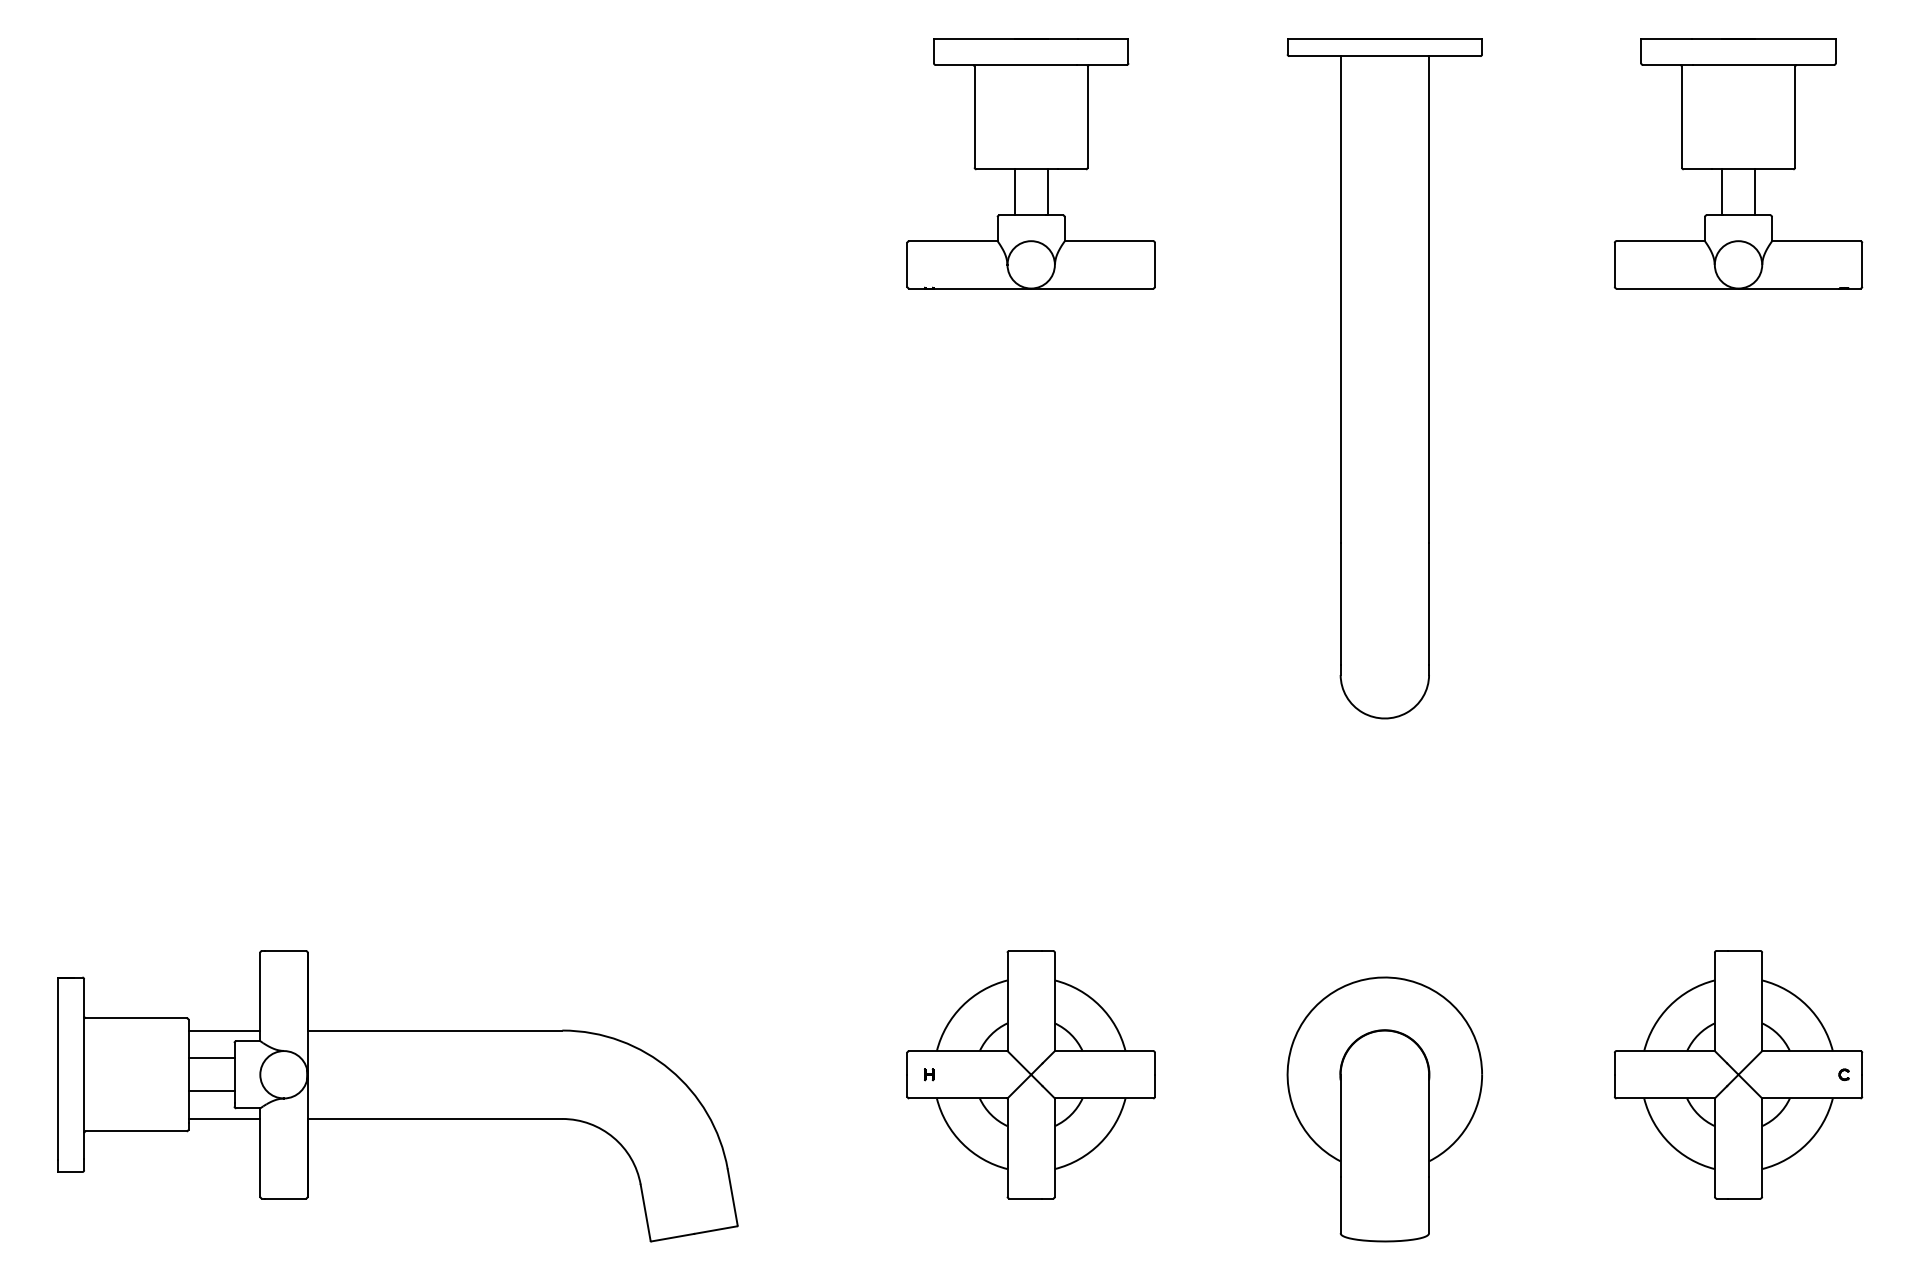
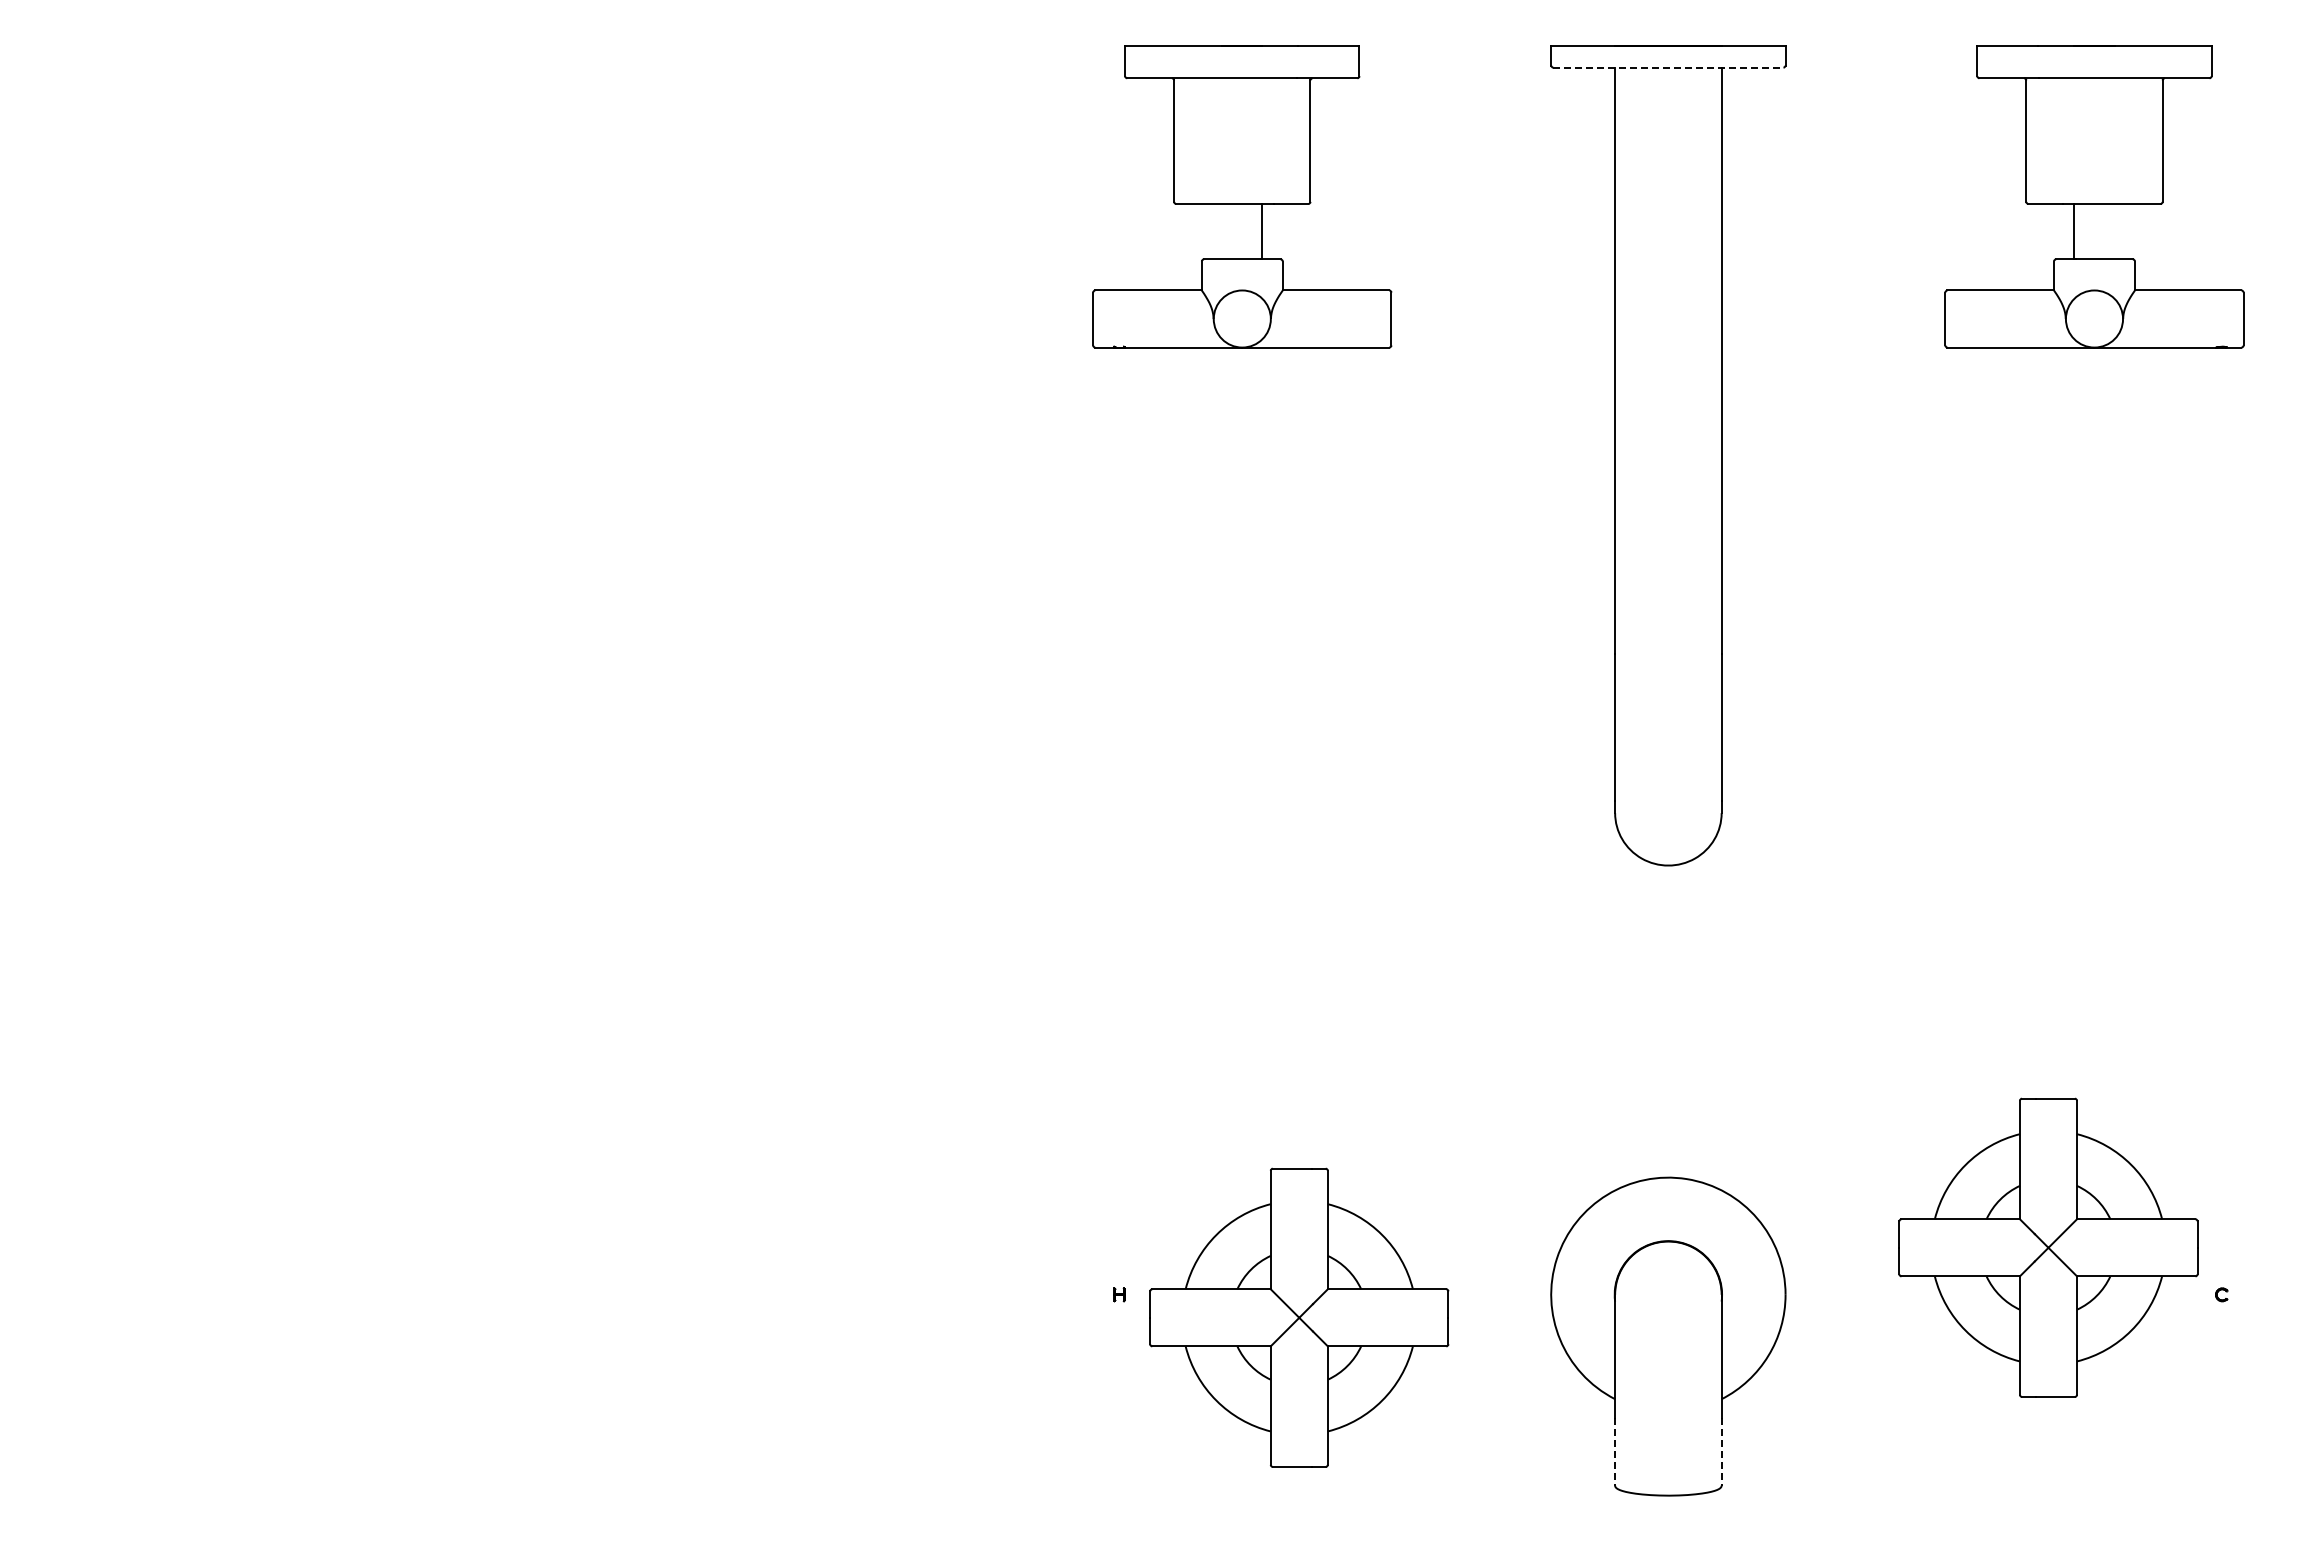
line: (1384, 56) -> (1668, 67), solid -> dashed
line: (1014, 192) -> (1222, 231), removed
line: (1755, 192) -> (2114, 231), removed
part: (1031, 1074) -> (1299, 1317), moved
part: (1738, 1074) -> (2048, 1247), moved
part: (397, 1096) -> (478, 1320), removed
line: (1340, 1204) -> (1615, 1451), solid -> dashed
line: (1428, 1204) -> (1721, 1451), solid -> dashed

